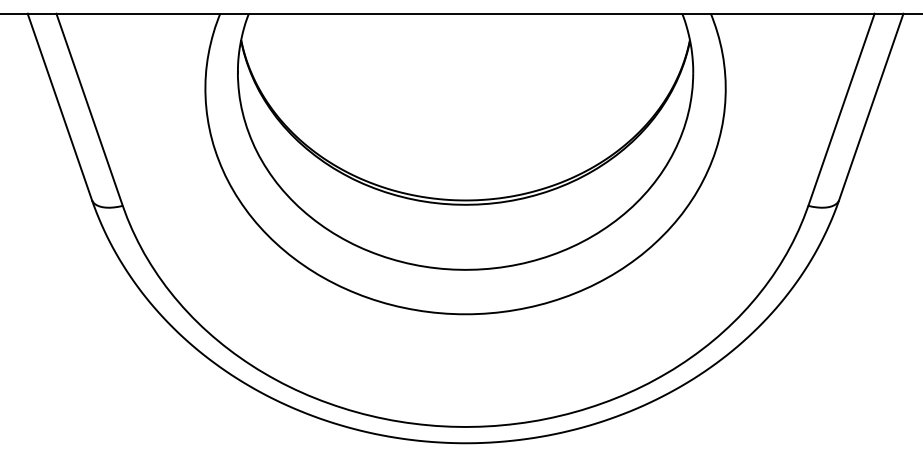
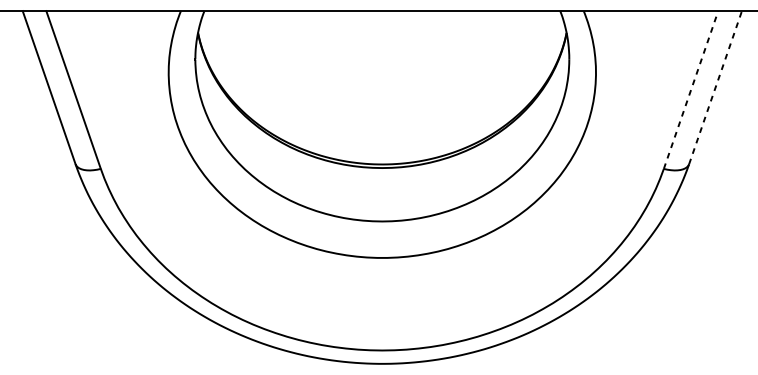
line: (871, 106) -> (715, 87), solid -> dashed
line: (841, 109) -> (691, 89), solid -> dashed

